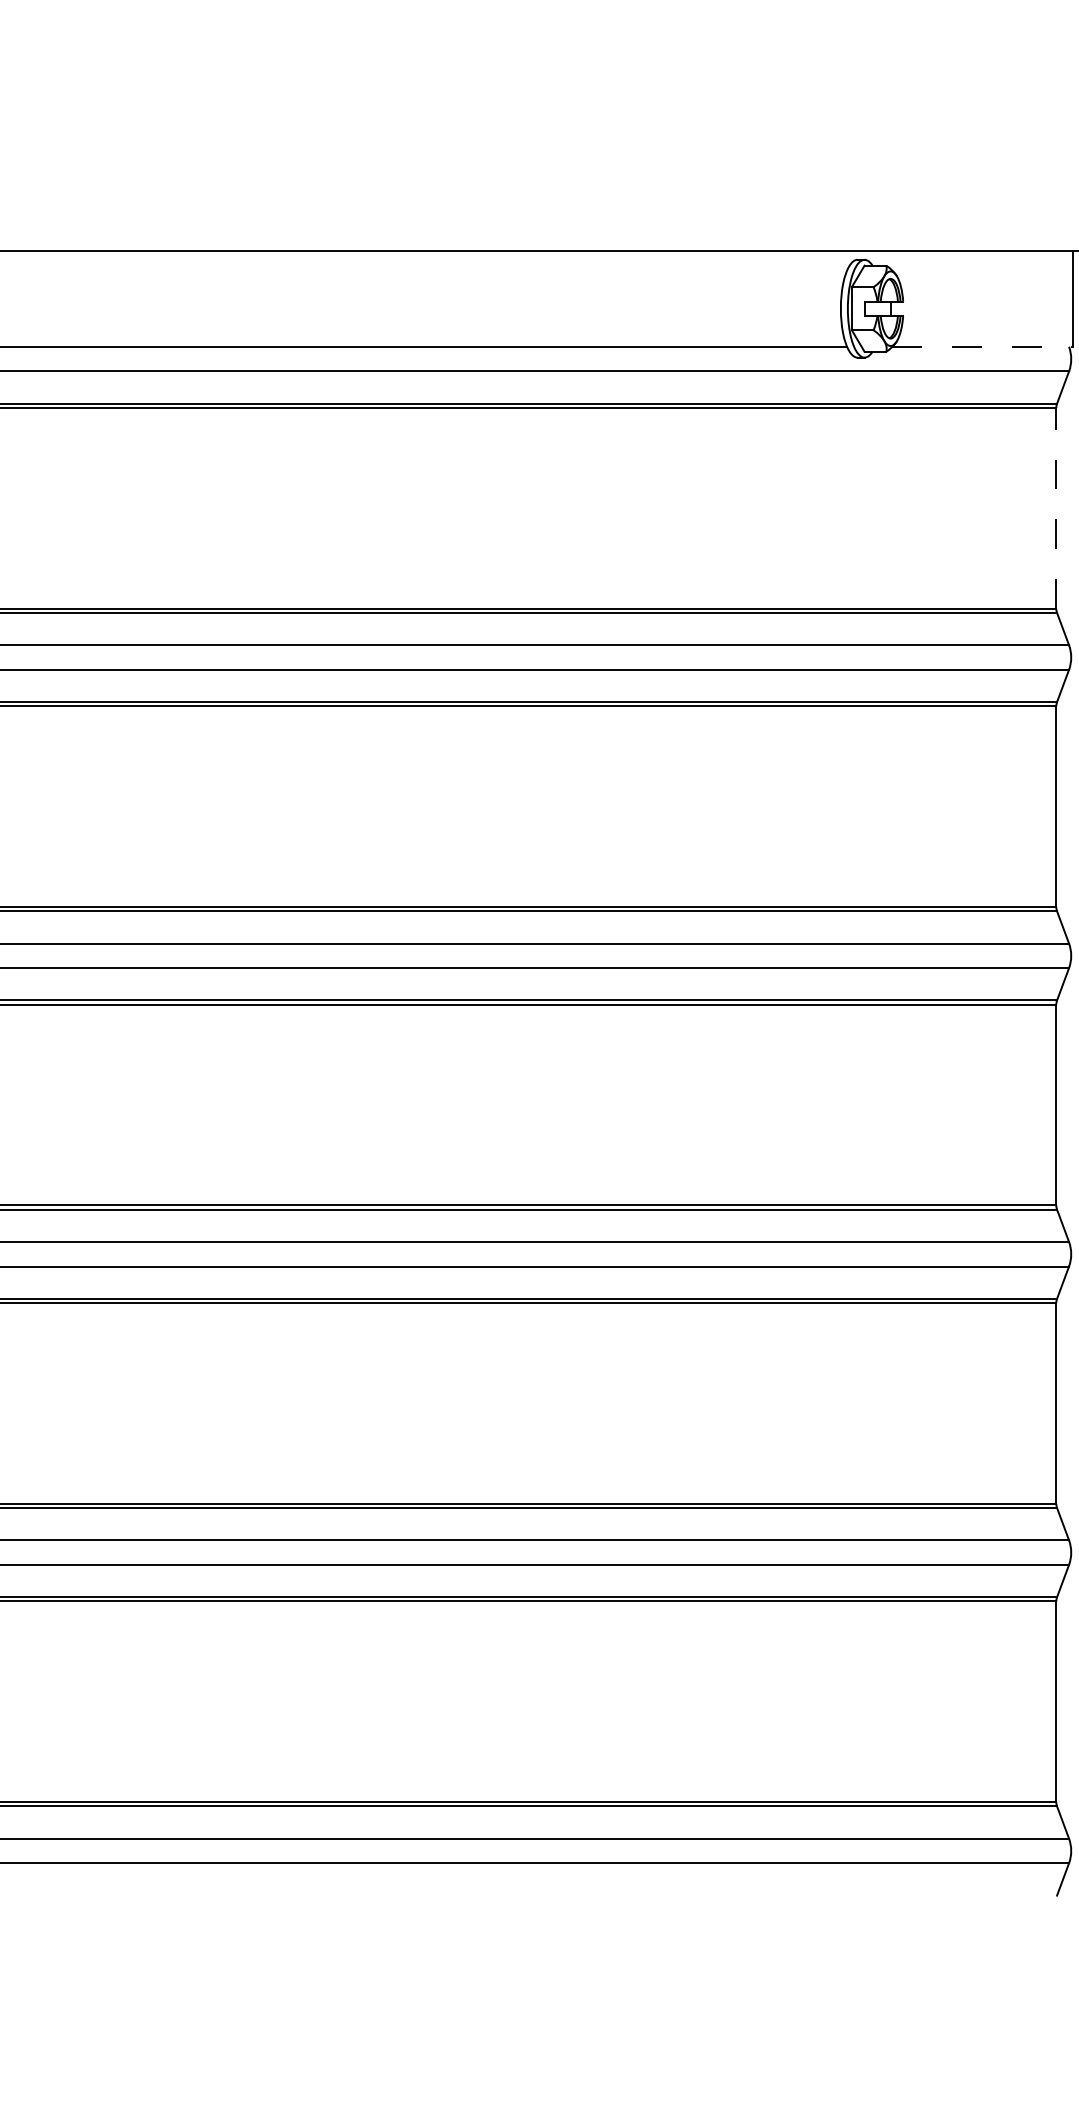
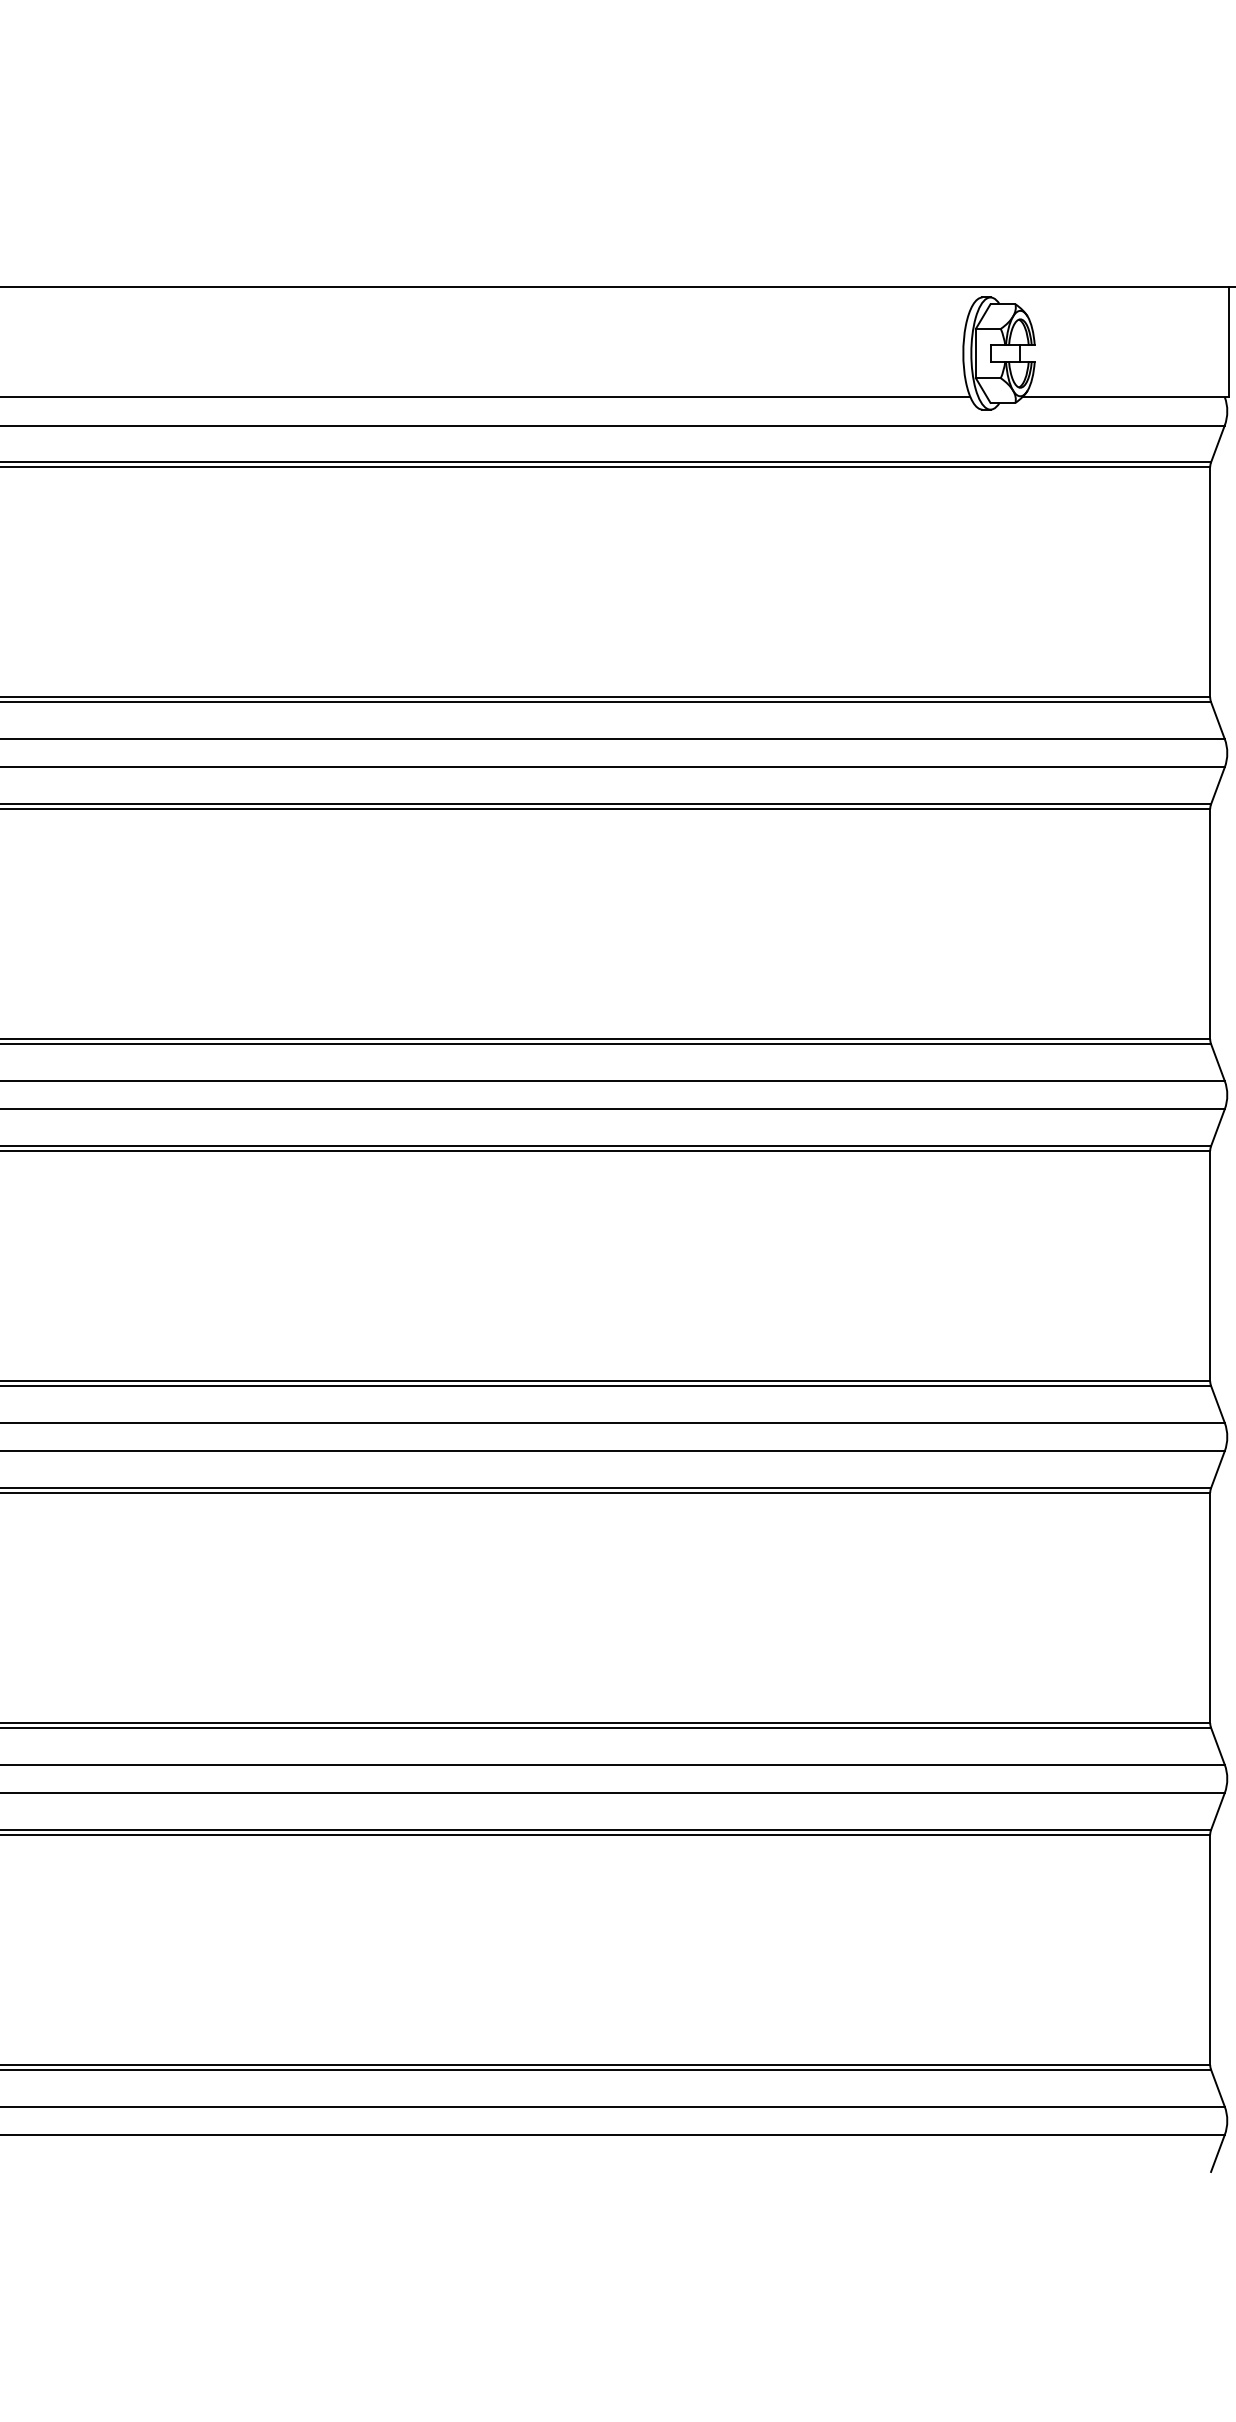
line: (983, 347) -> (1126, 397), dashed -> solid
line: (1056, 507) -> (1210, 581), dashed -> solid

